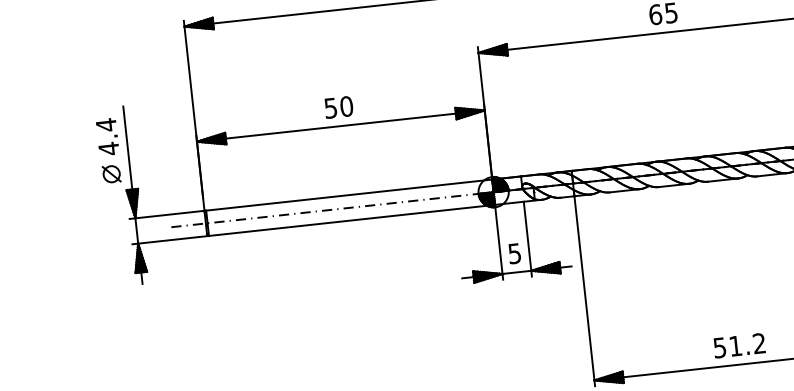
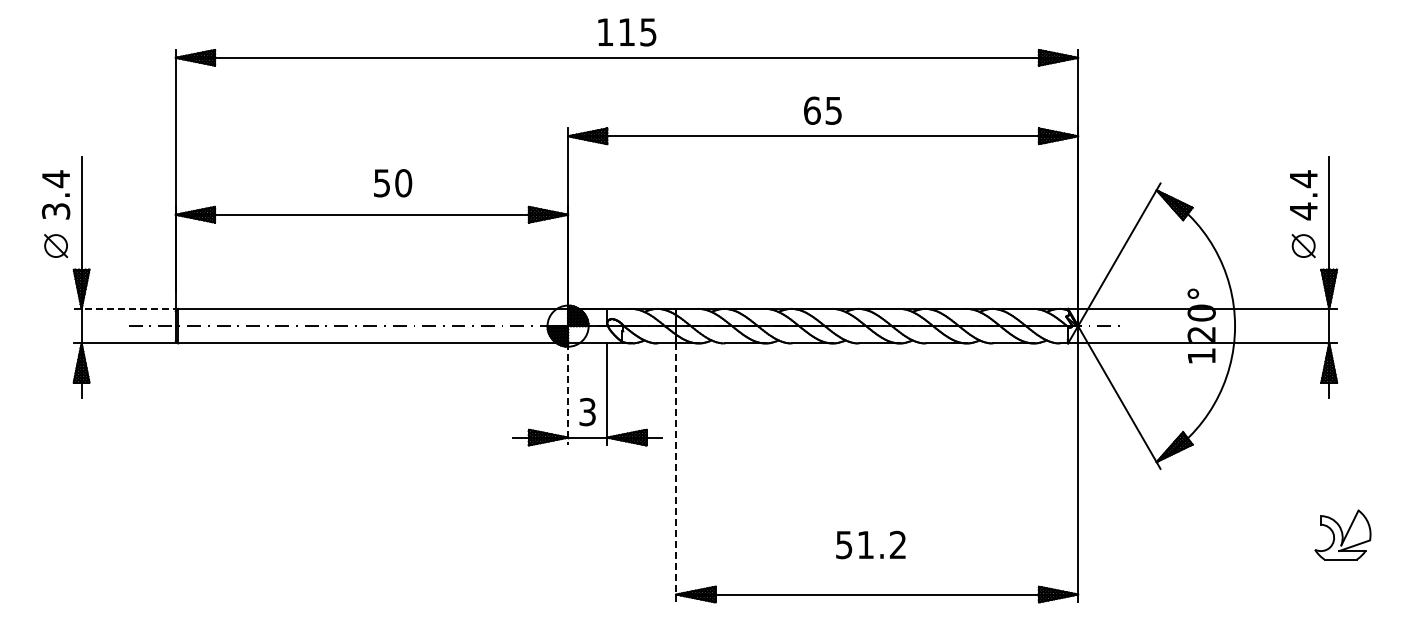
text: (339, 107) -> (393, 183), moved
text: (109, 148) -> (56, 211), 4.4 -> 3.4
line: (167, 214) -> (125, 308), solid -> dashed
line: (499, 242) -> (568, 394), solid -> dashed
text: (514, 253) -> (587, 411), 5 -> 3
line: (584, 291) -> (676, 473), solid -> dashed
text: (739, 345) -> (870, 544), moved

